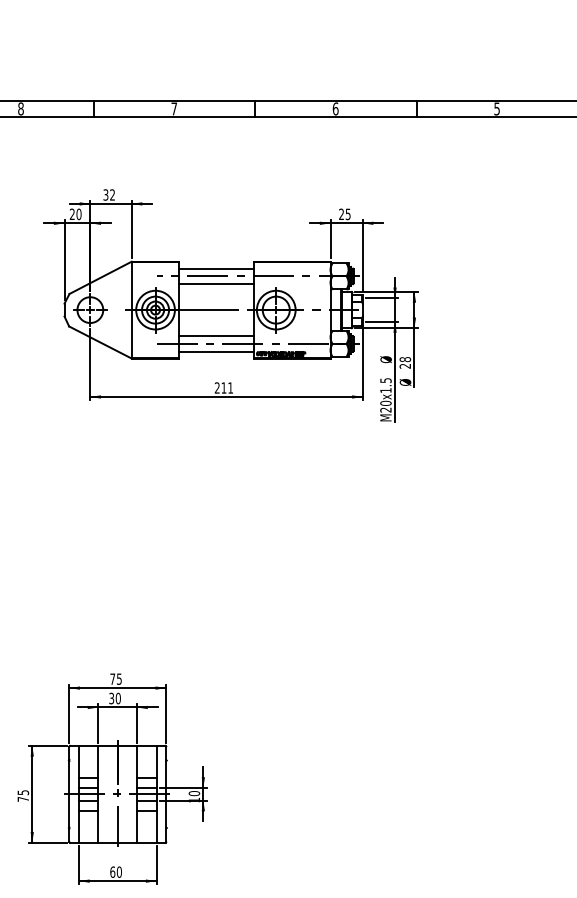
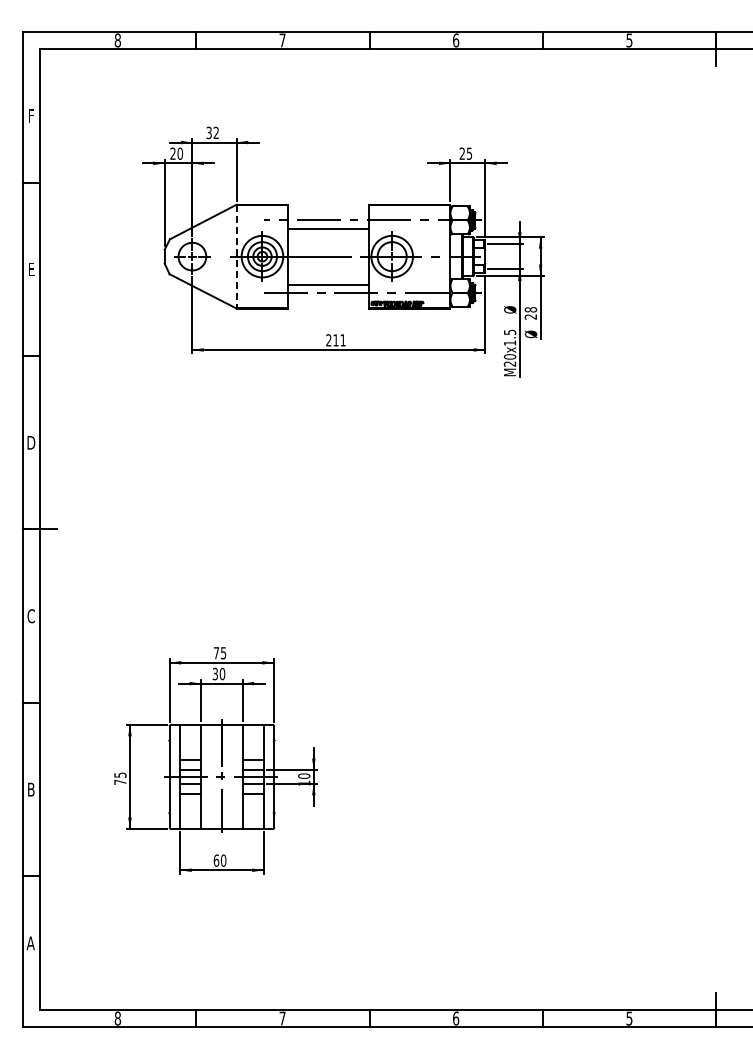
line: (217, 269) -> (328, 212), removed
line: (131, 310) -> (236, 257), solid -> dashed
line: (217, 351) -> (328, 301), removed

